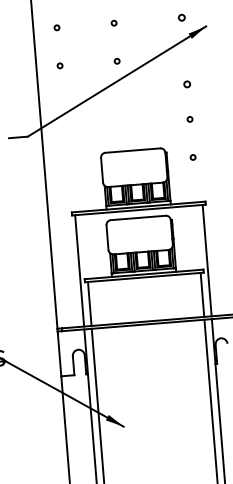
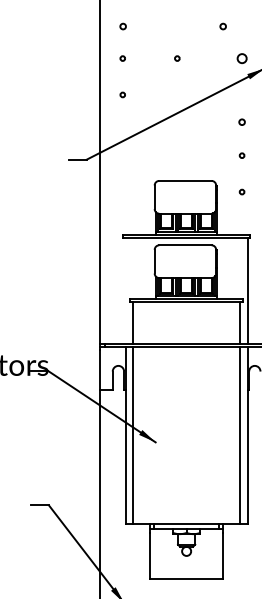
circle: (181, 17) -> (241, 58), size x1.6
circle: (117, 60) -> (177, 94), removed
line: (79, 270) -> (125, 290), removed

